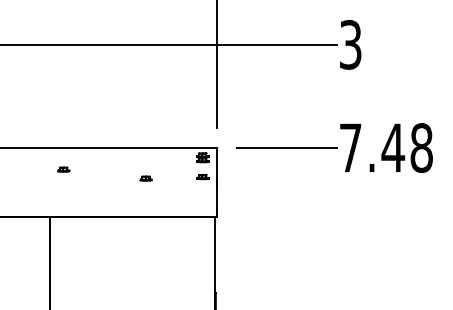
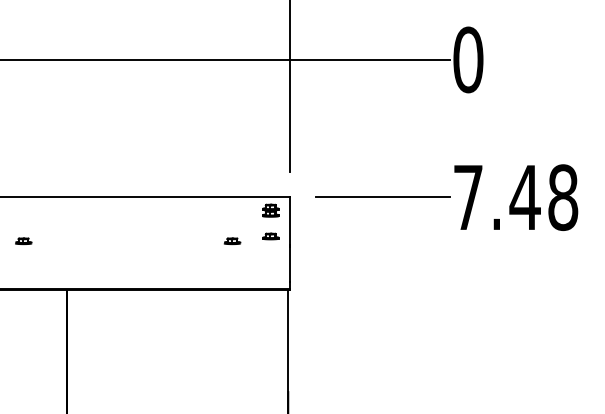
text: (350, 44) -> (468, 59), 3 -> 0
part: (63, 169) -> (23, 241), moved
part: (145, 178) -> (231, 241), moved

